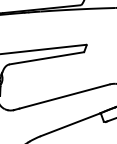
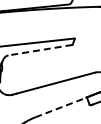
line: (46, 58) -> (40, 50), solid -> dashed
line: (71, 124) -> (61, 107), solid -> dashed

